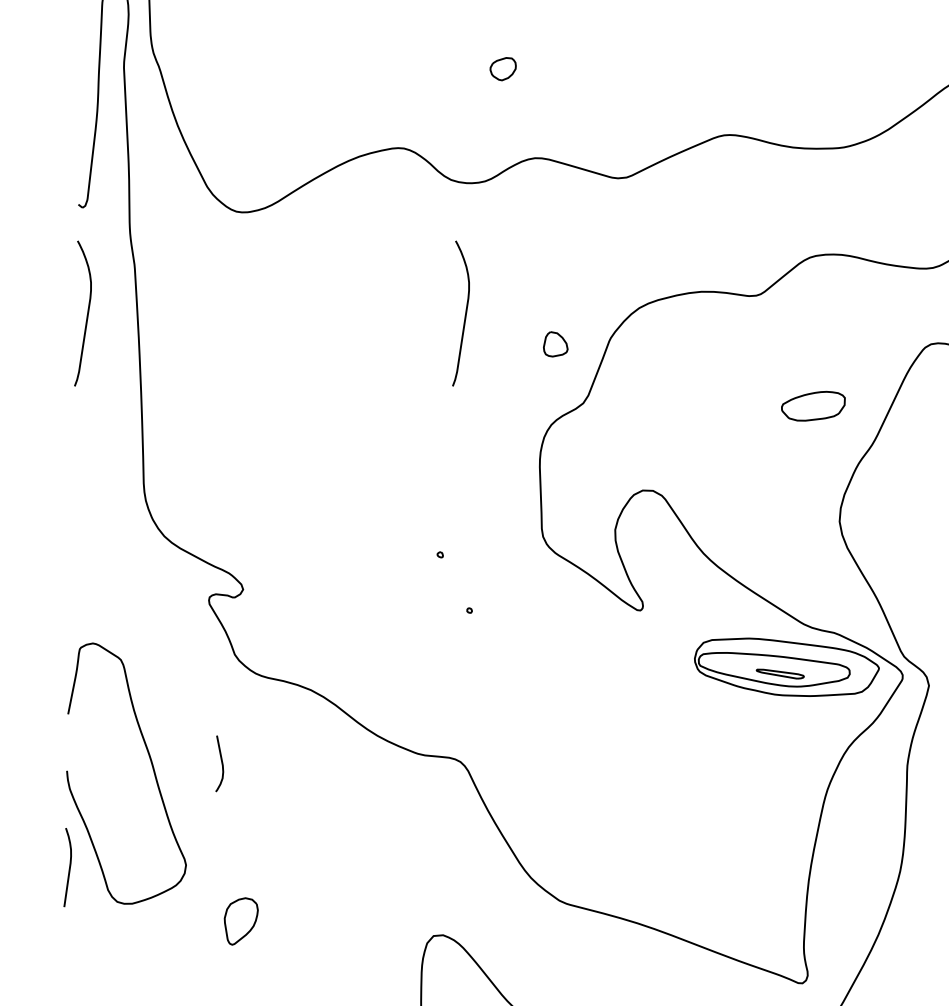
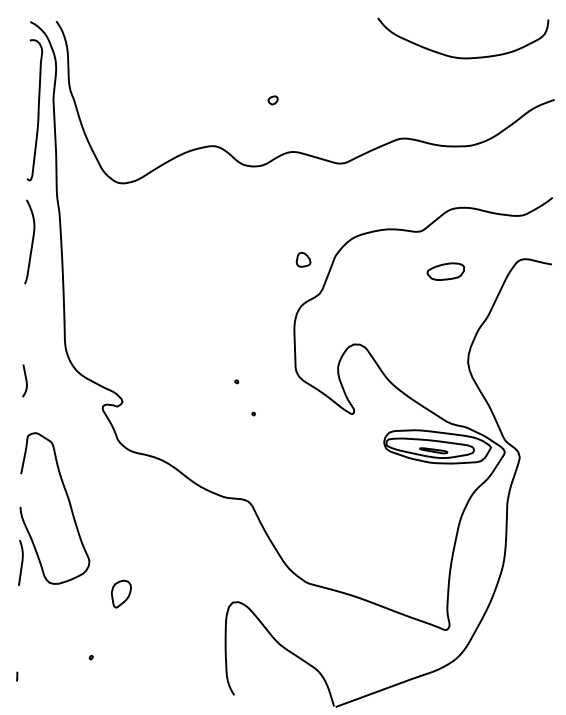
part: (502, 69) -> (272, 100), size x0.62
curve: (464, 312) -> (250, 241), removed
part: (812, 405) -> (445, 271), moved
curve: (220, 763) -> (25, 380), moved

